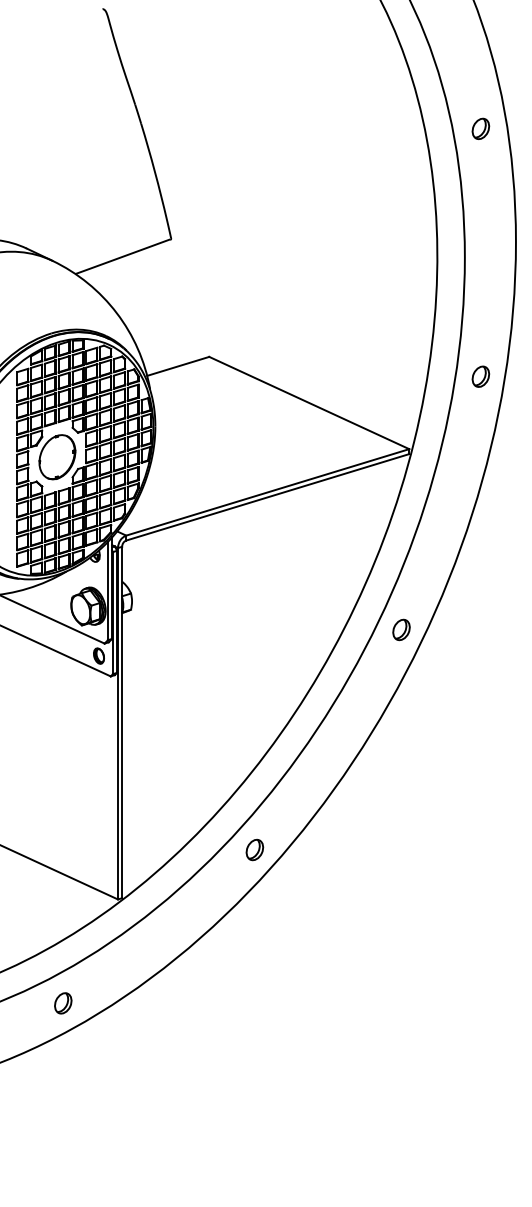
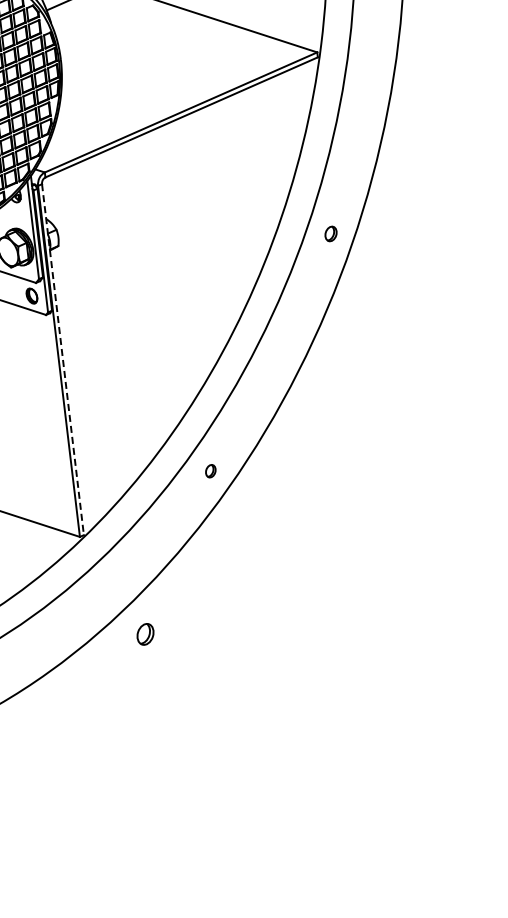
part: (401, 629) -> (330, 233), size x0.7
line: (122, 722) -> (63, 359), solid -> dashed
part: (254, 849) -> (210, 470), size x0.6
part: (63, 1003) -> (145, 634), moved

